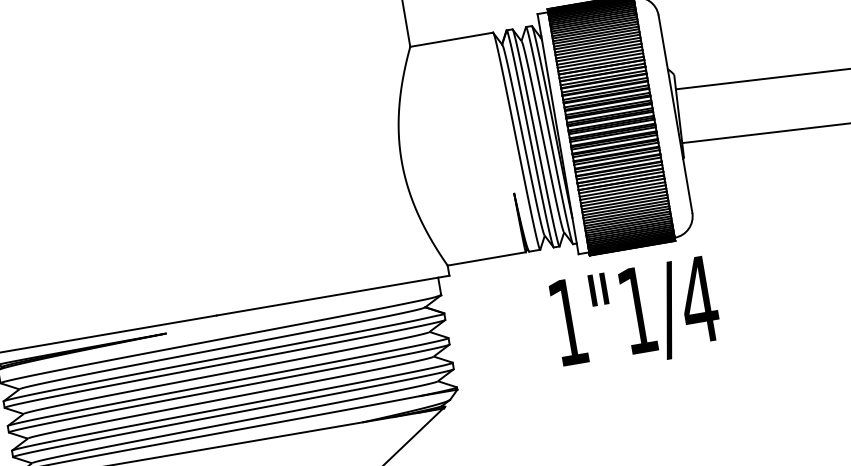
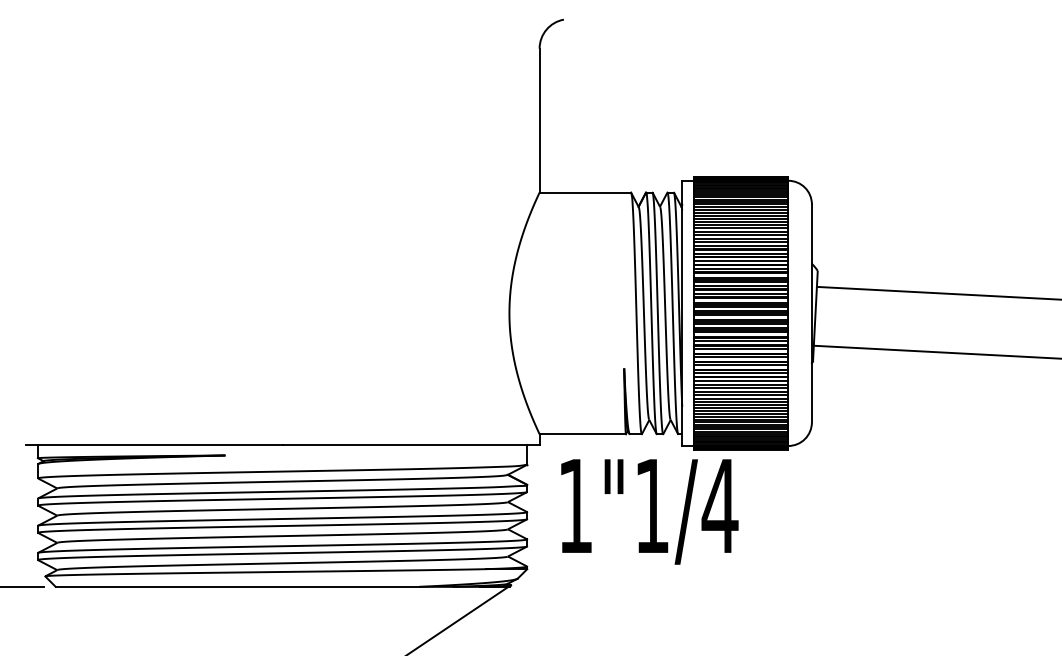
text: (635, 315) -> (649, 511), moved

